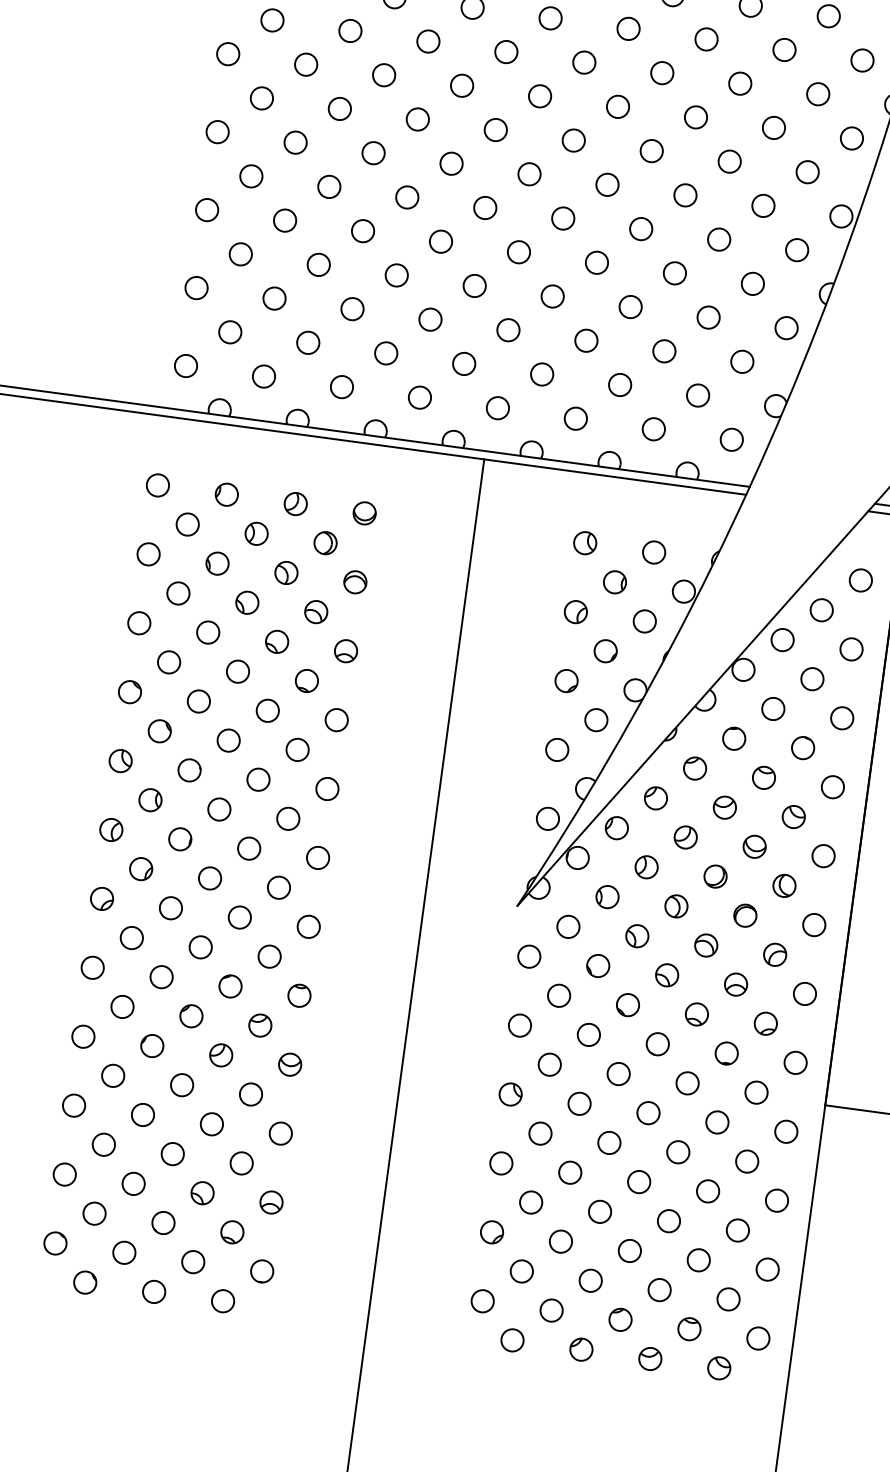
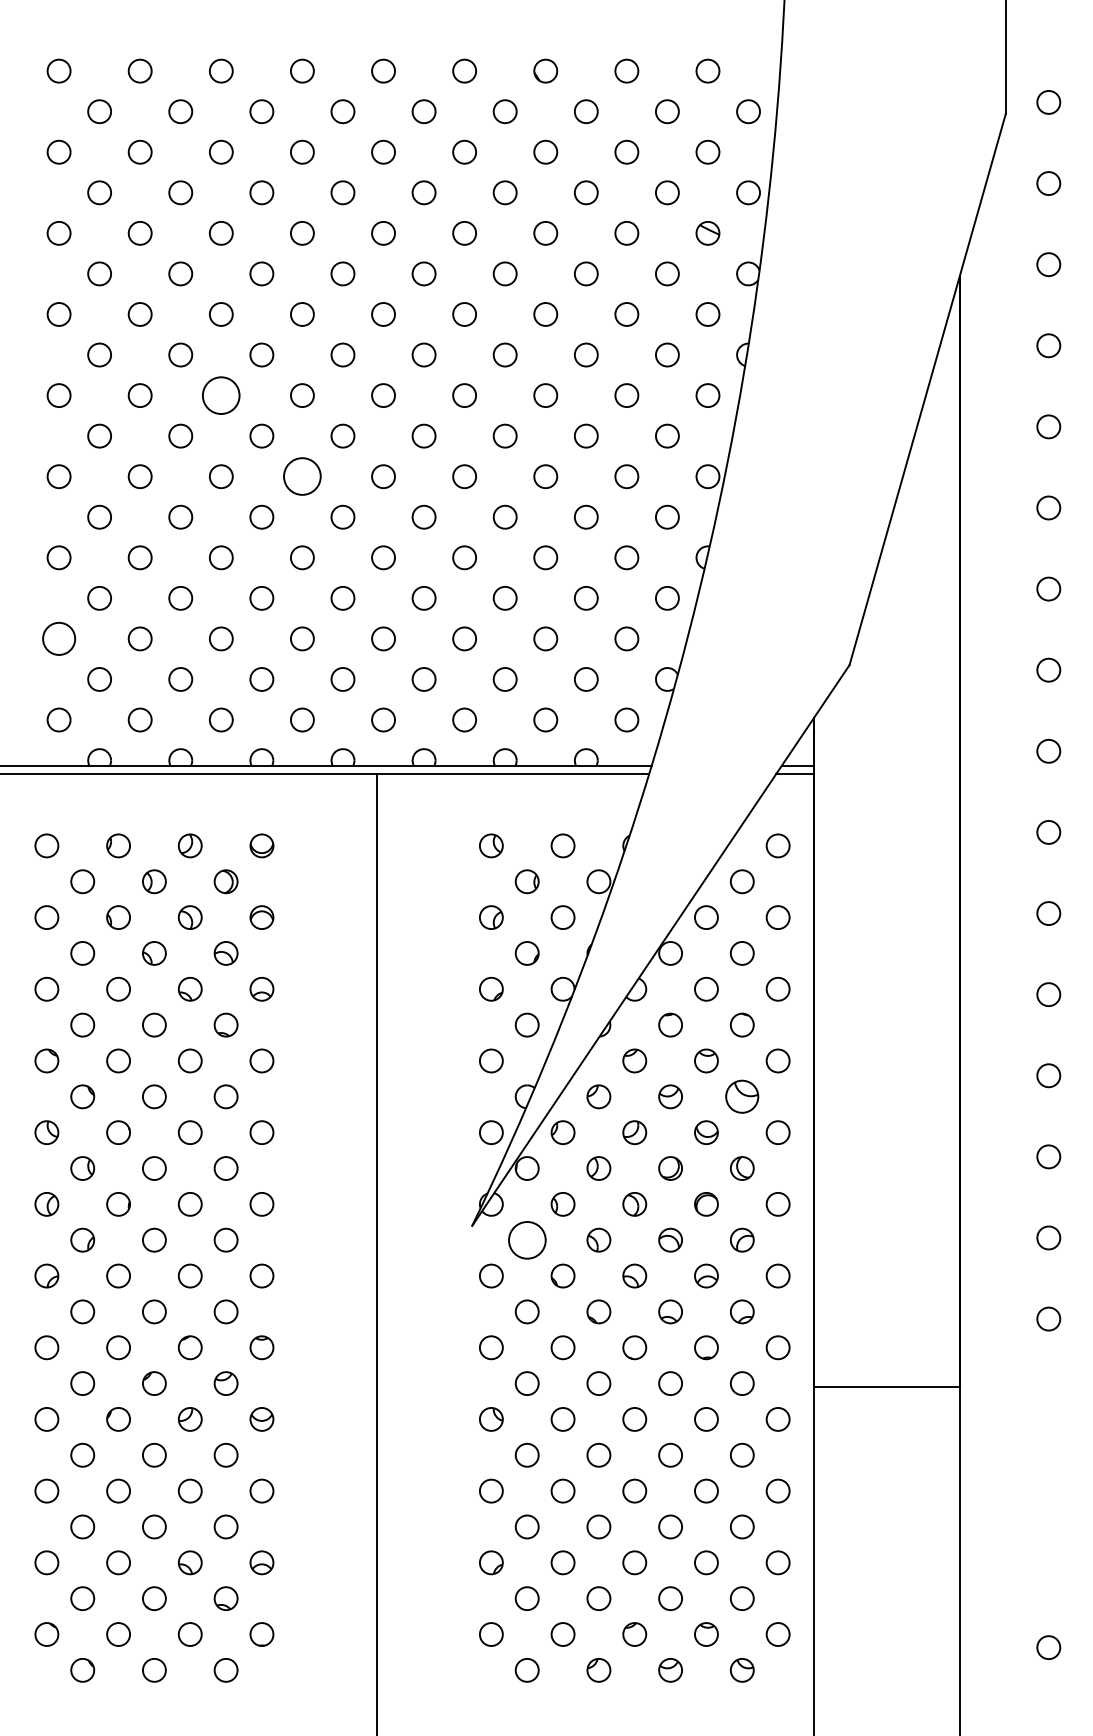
circle: (384, 75) -> (221, 395), size x1.6
circle: (451, 163) -> (302, 476), size x1.6
circle: (196, 287) -> (58, 638), size x1.4
part: (794, 816) -> (742, 1096), size x1.4
circle: (567, 926) -> (526, 1239), size x1.6

